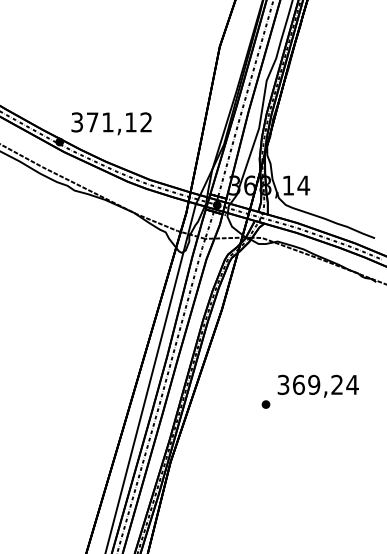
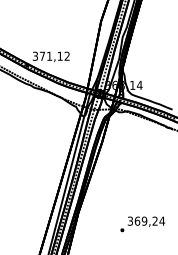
text: (309, 392) -> (142, 224), moved

